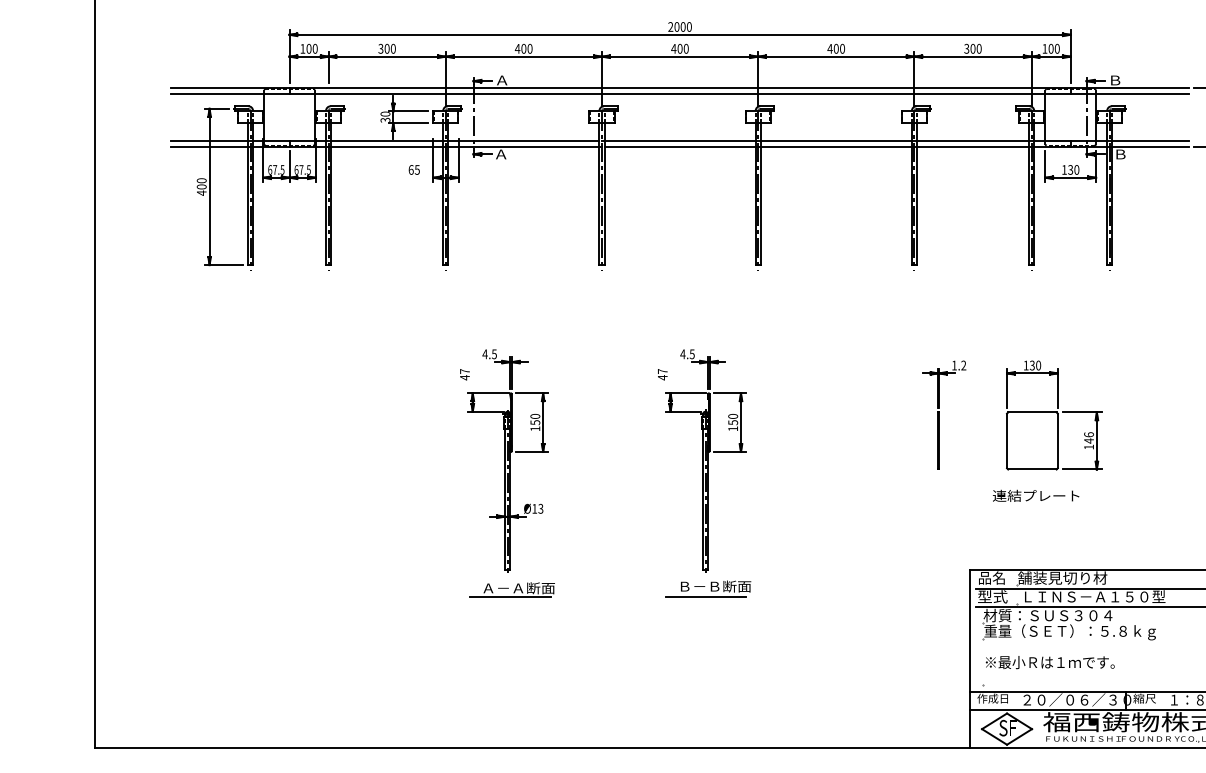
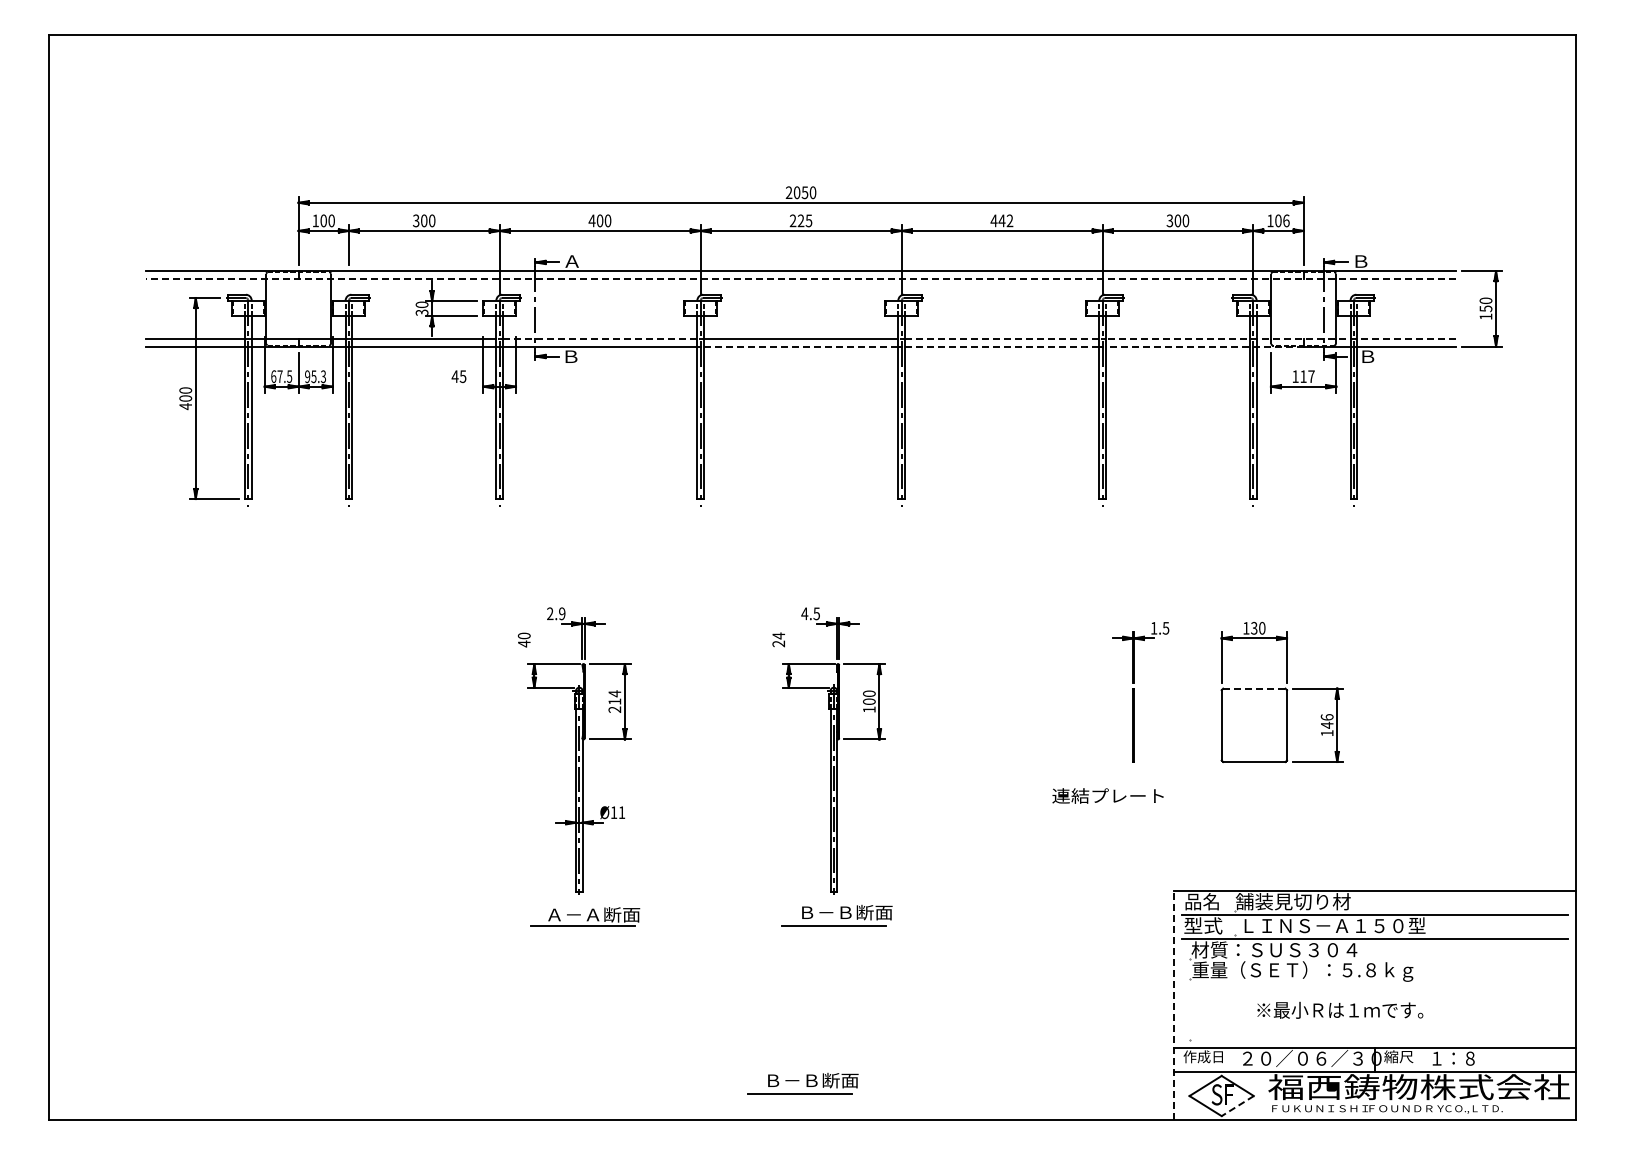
text: (682, 26) -> (804, 192), 2000 -> 2050
text: (679, 48) -> (800, 220), 400 -> 225
text: (838, 48) -> (1005, 220), 400 -> 442
text: (1057, 48) -> (1286, 220), 100 -> 106
line: (680, 93) -> (801, 278), solid -> dashed
line: (523, 140) -> (599, 338), solid -> dashed
line: (835, 140) -> (1001, 338), solid -> dashed
line: (1052, 140) -> (1280, 338), solid -> dashed
line: (679, 146) -> (800, 346), solid -> dashed
line: (835, 146) -> (1001, 346), solid -> dashed
line: (993, 146) -> (1204, 346), solid -> dashed
text: (500, 154) -> (570, 356), Ａ -> Ｂ
text: (302, 169) -> (315, 376), 67.5 -> 95.3
text: (410, 169) -> (454, 376), 65 -> 45
text: (1073, 169) -> (1307, 376), 130 -> 117
text: (489, 354) -> (555, 613), 4.5 -> 2.9
text: (963, 364) -> (1165, 627), 1.2 -> 1.5
text: (464, 371) -> (523, 635), 47 -> 40
text: (662, 374) -> (778, 639), 47 -> 24
line: (1032, 412) -> (1254, 688), solid -> dashed
text: (535, 422) -> (614, 701), 150 -> 214
text: (733, 422) -> (869, 701), 150 -> 100
text: (1035, 495) -> (1107, 795), moved
text: (540, 508) -> (621, 812), Ø13 -> Ø11
line: (970, 658) -> (1174, 1005), solid -> dashed
text: (1050, 661) -> (1340, 1009), moved
part: (681, 719) -> (802, 1083), added
line: (1019, 737) -> (1237, 1106), solid -> dashed

